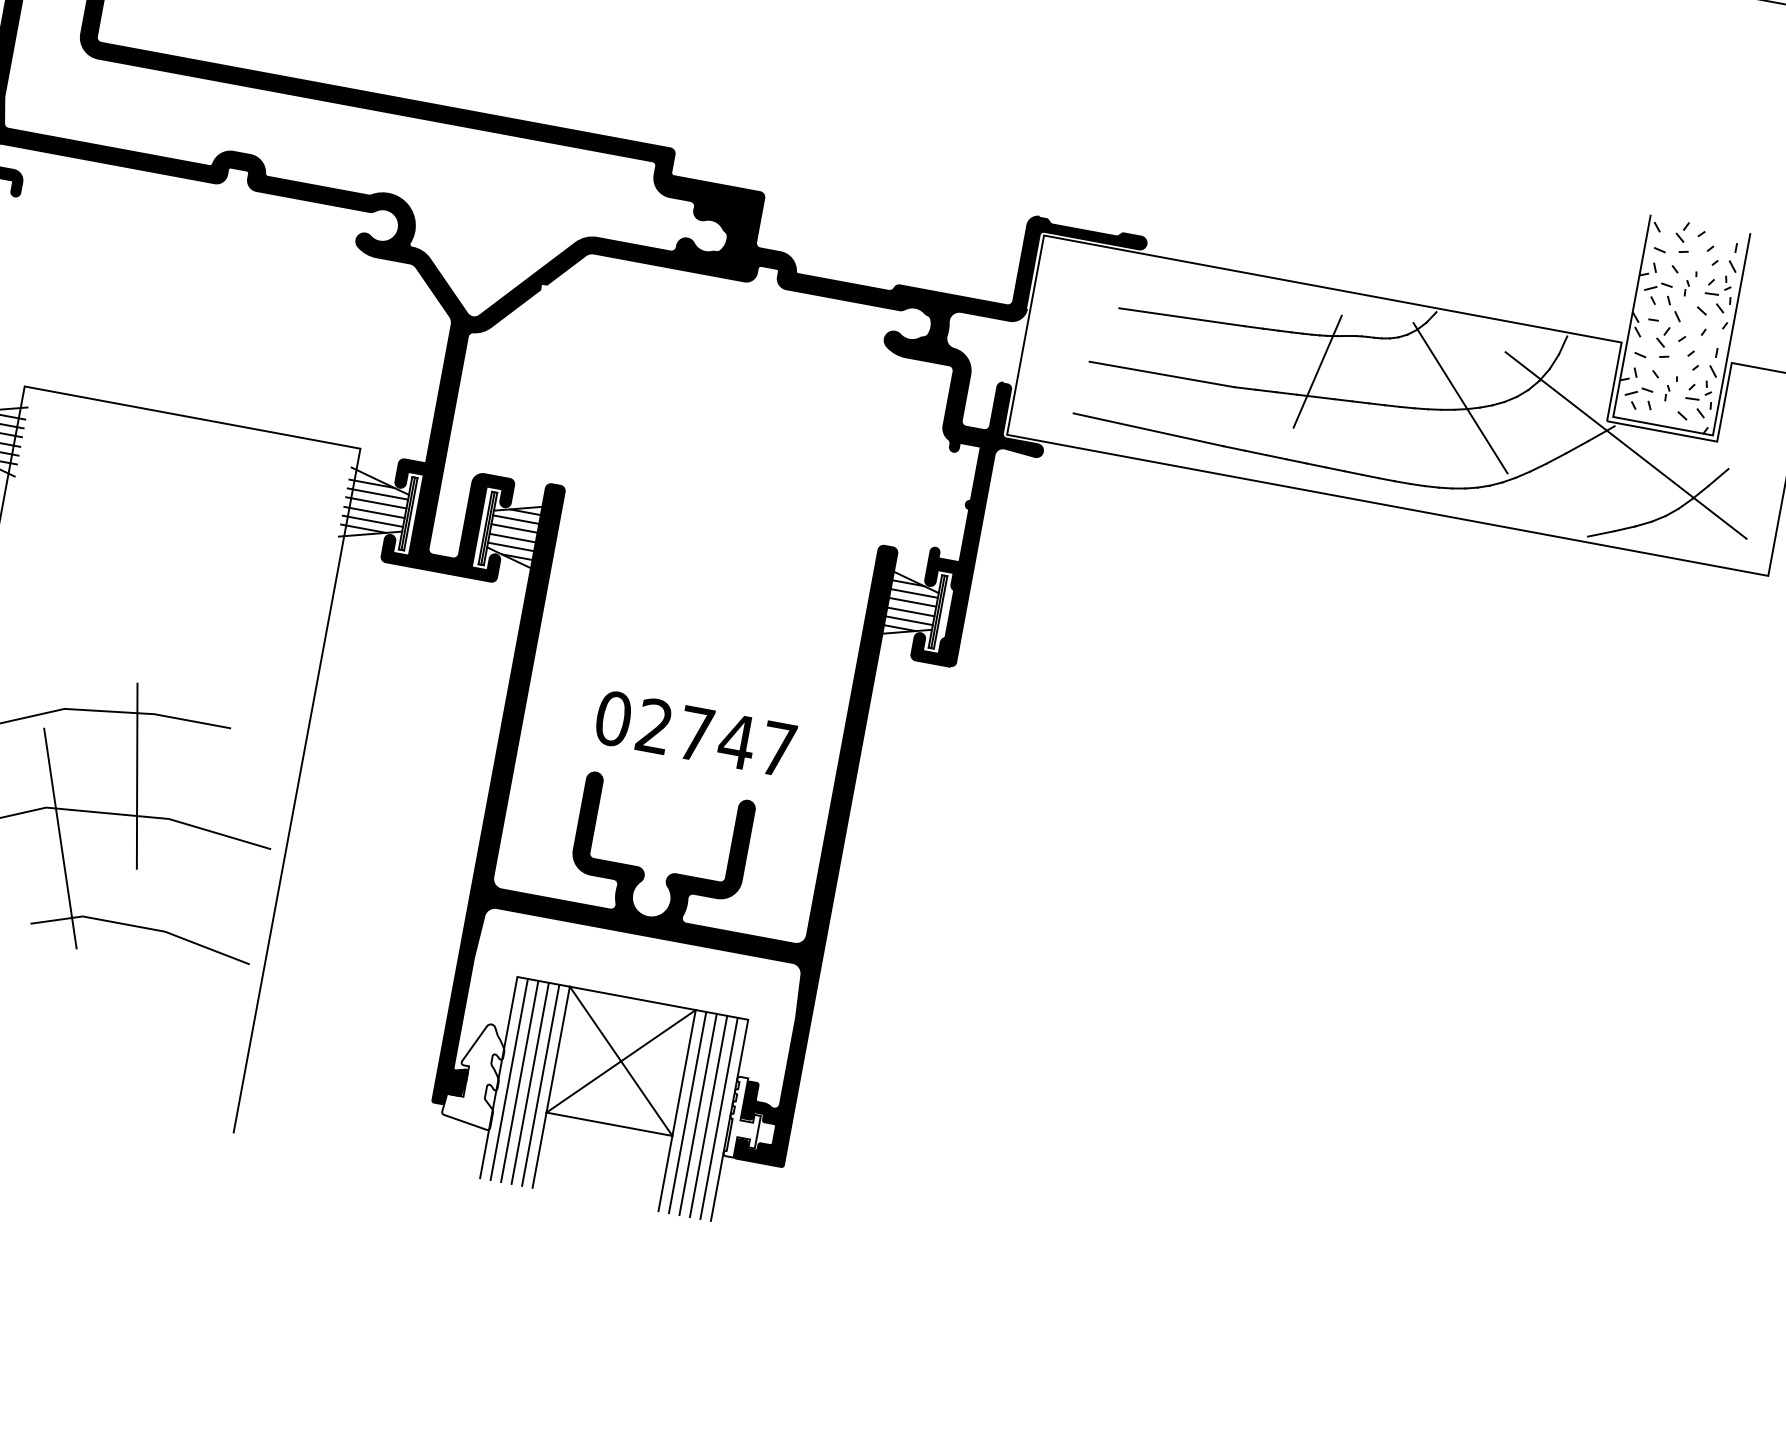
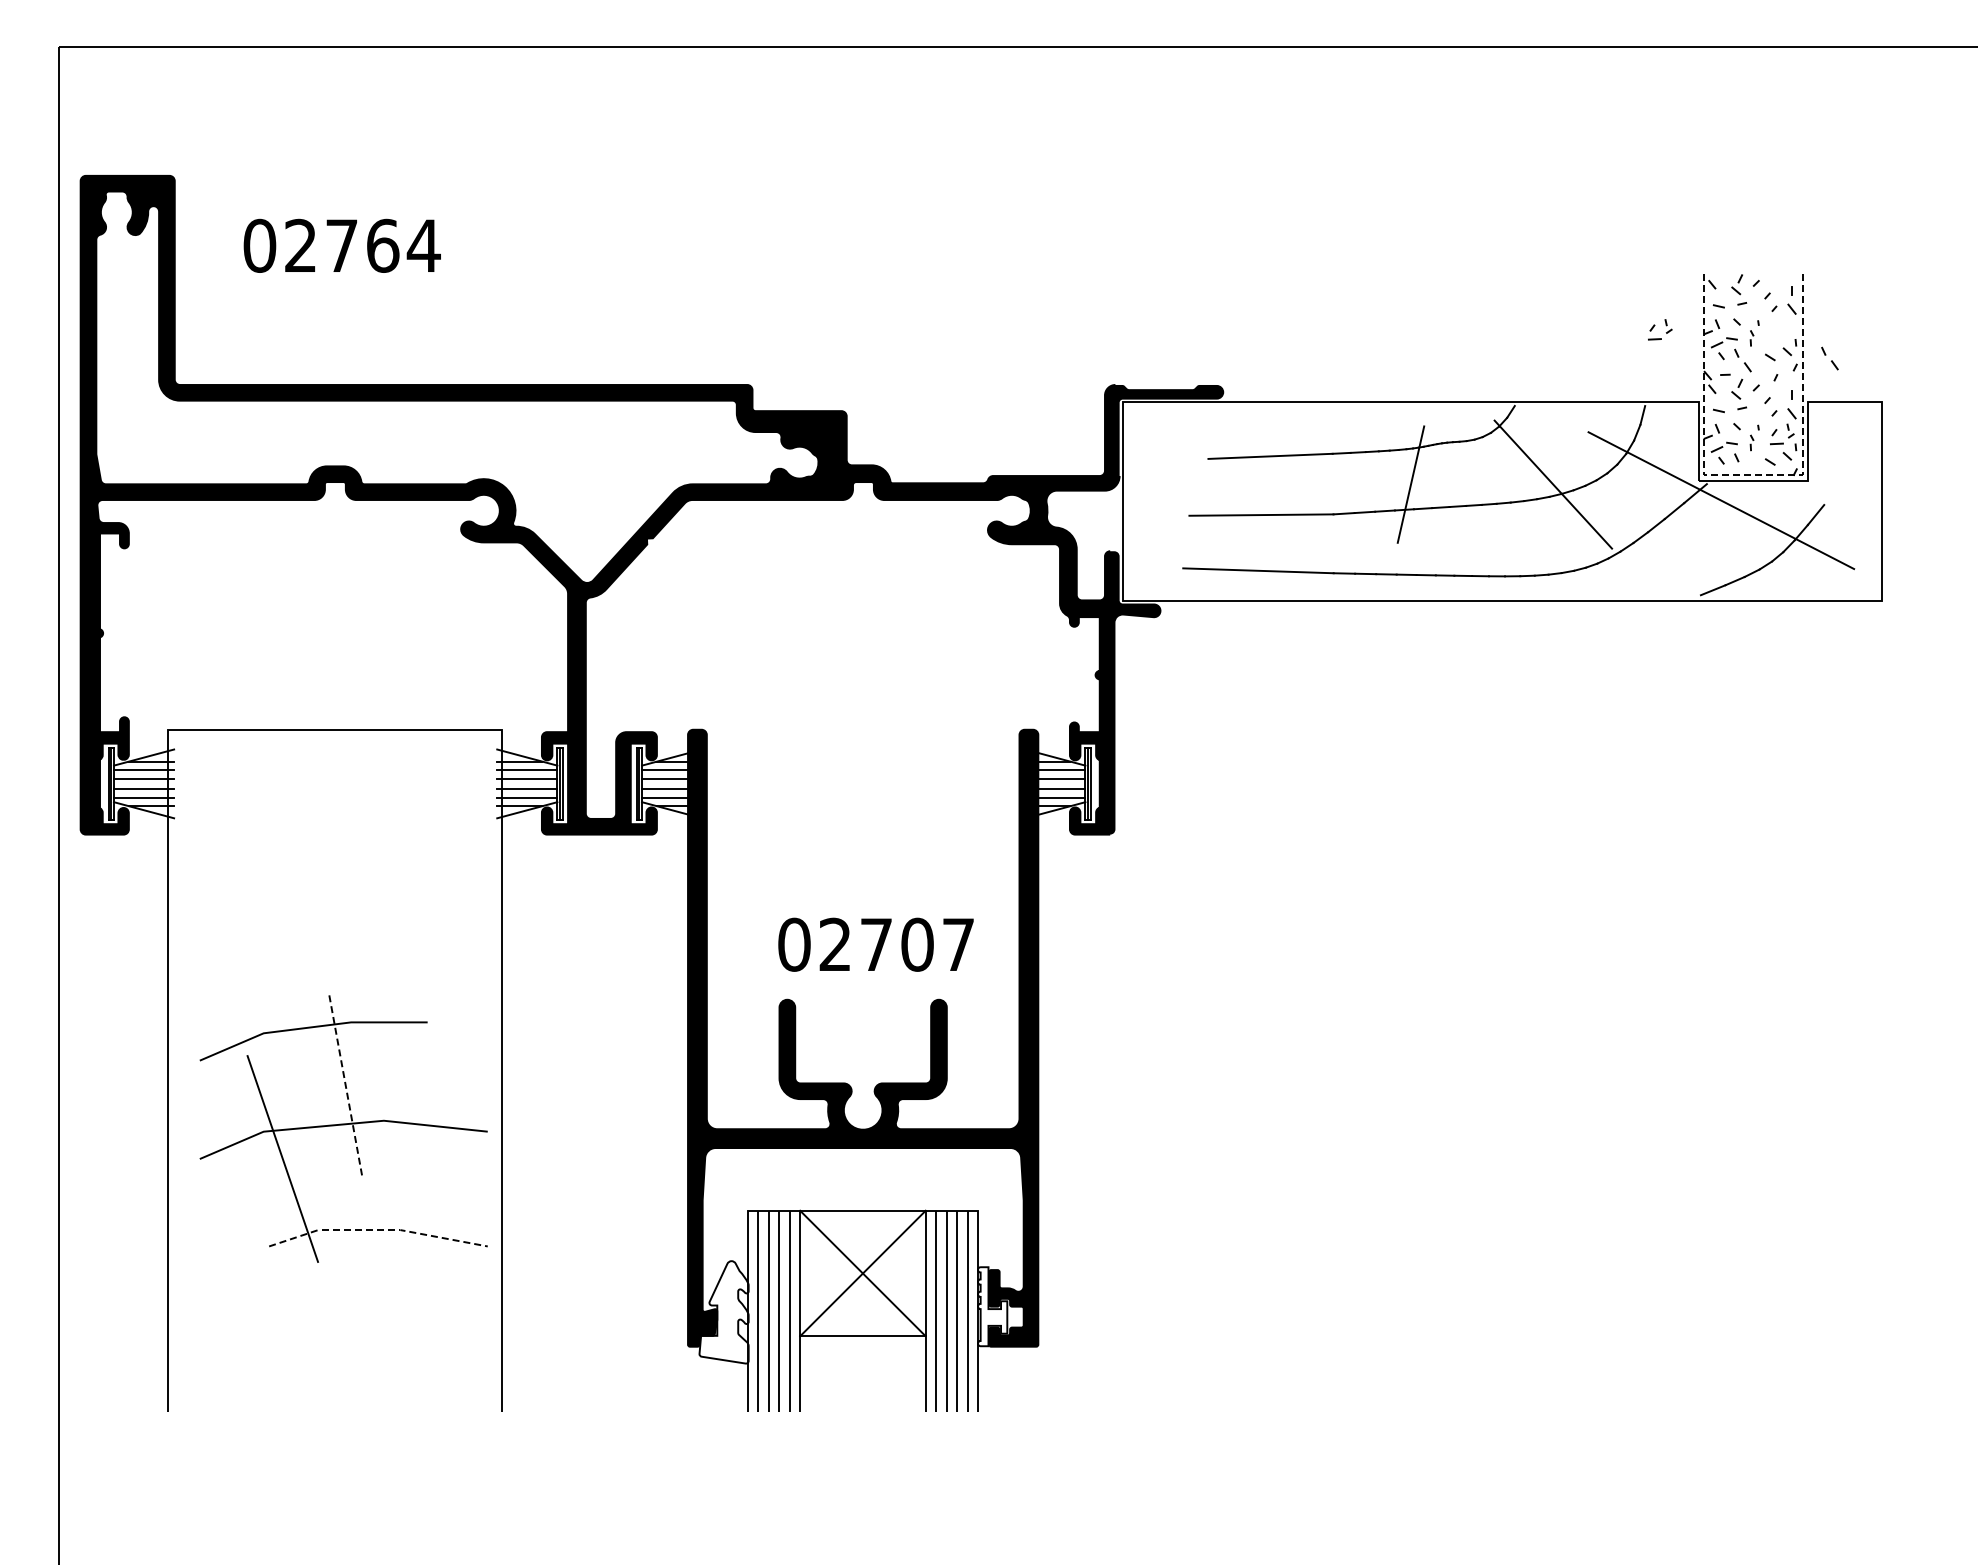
part: (1713, 282) -> (1654, 327), moved
part: (1761, 323) -> (1829, 358), added
line: (1663, 426) -> (1753, 475), solid -> dashed
text: (737, 741) -> (917, 944), 02747 -> 02707
line: (136, 776) -> (345, 1085), solid -> dashed
line: (143, 928) -> (378, 1230), solid -> dashed

